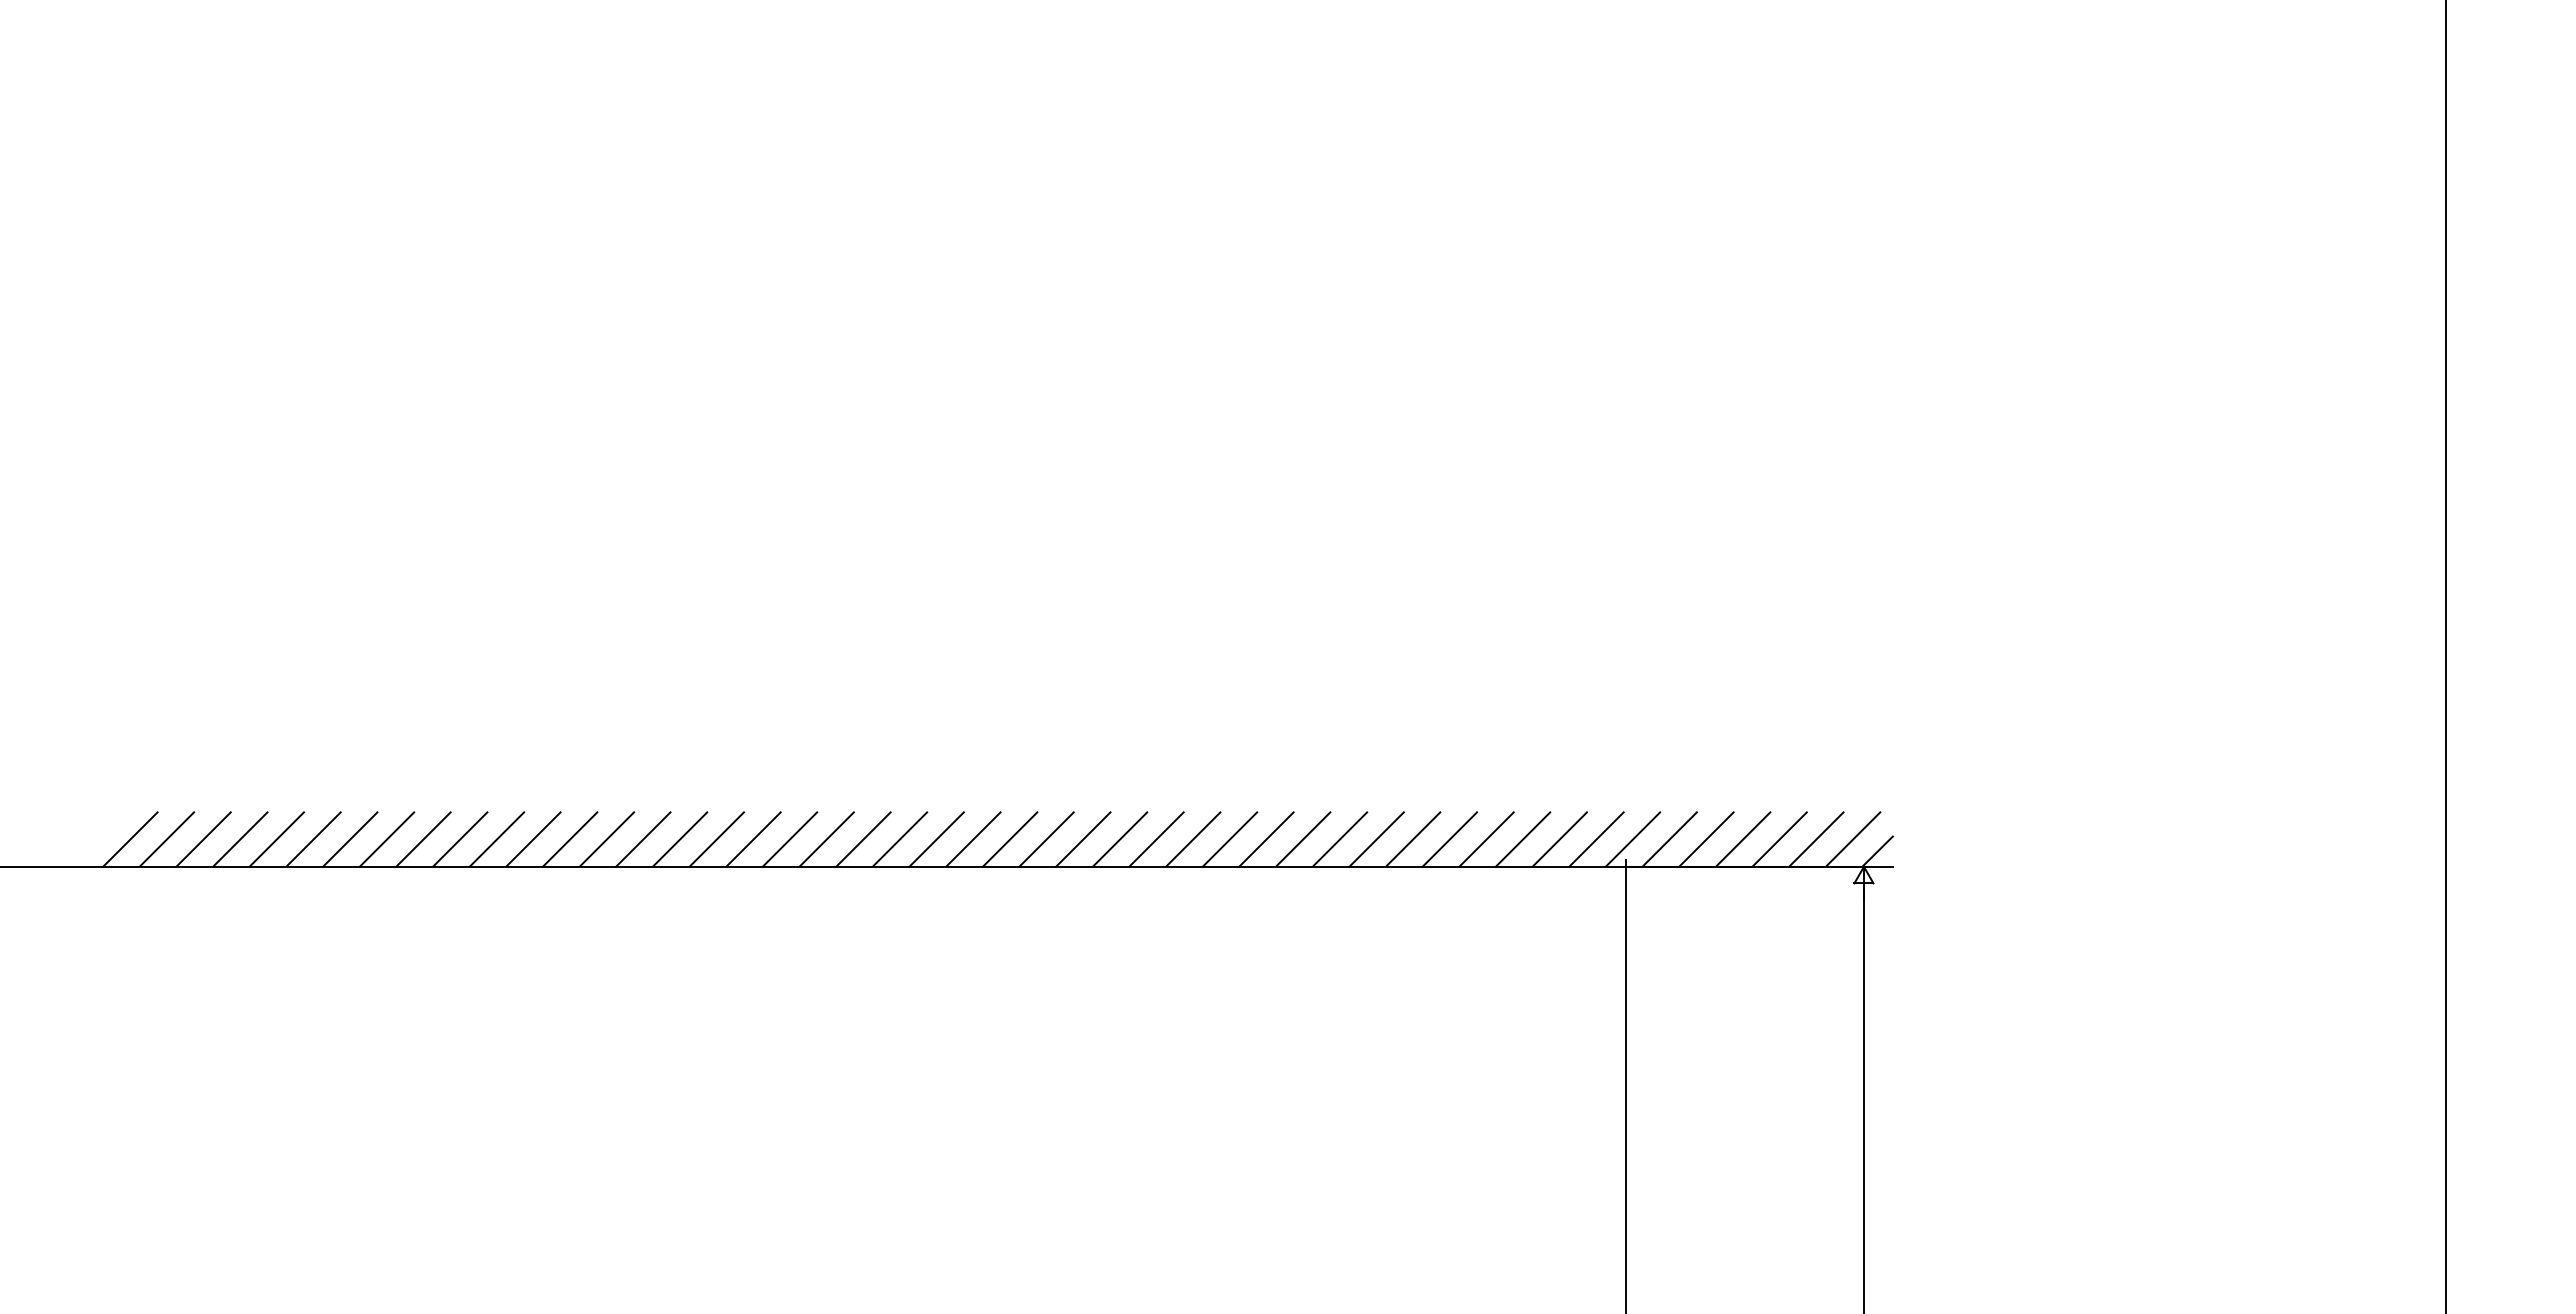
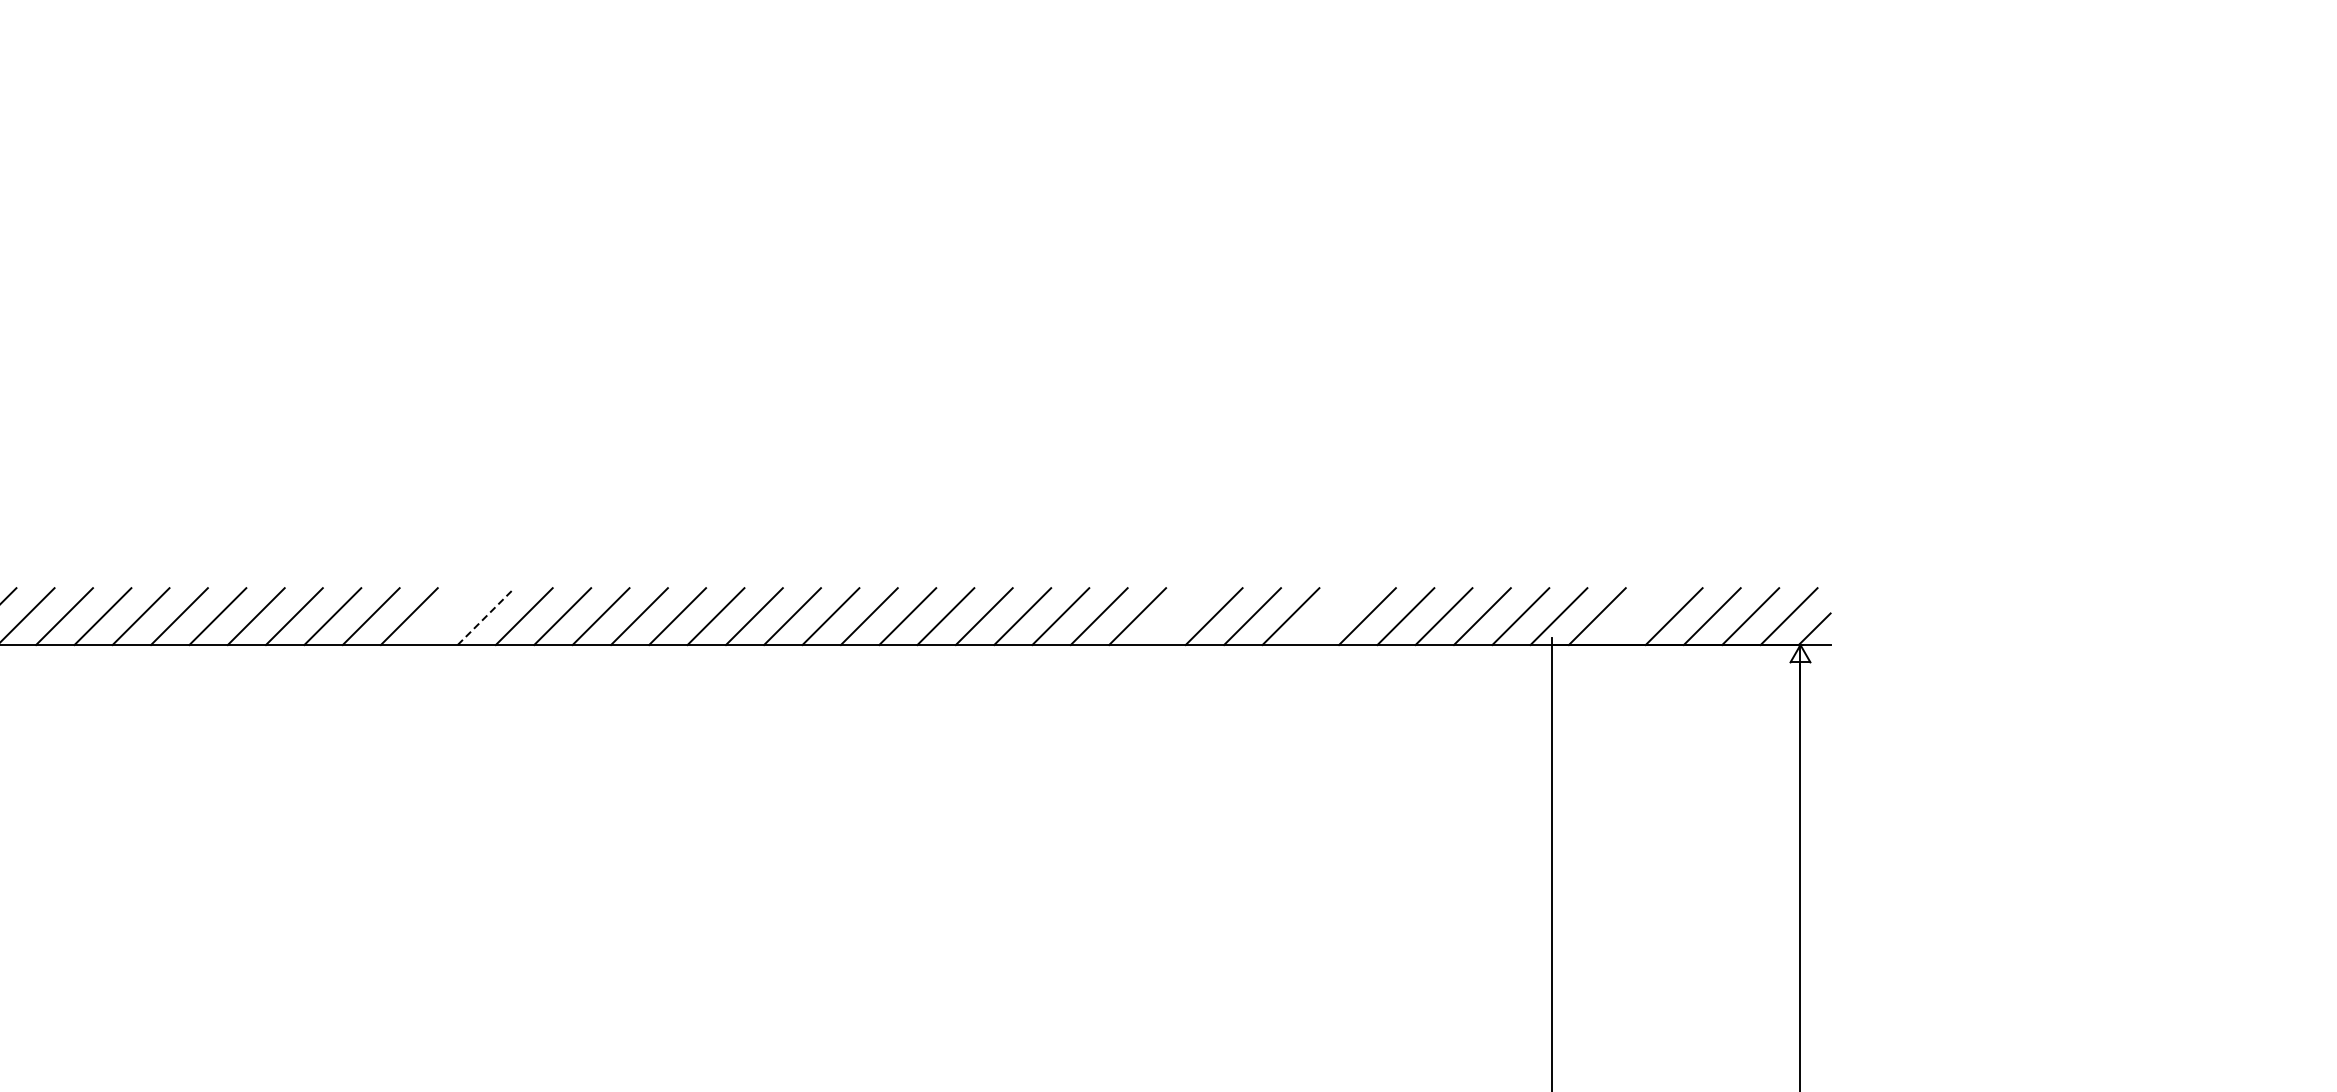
line: (569, 839) -> (447, 616), removed
line: (607, 839) -> (486, 616), solid -> dashed
line: (1266, 839) -> (1175, 616), removed
line: (1412, 839) -> (1328, 616), removed
line: (1706, 839) -> (1635, 616), removed

